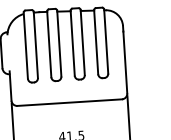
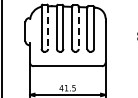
line: (82, 43) -> (78, 28), solid -> dashed
line: (36, 45) -> (48, 27), solid -> dashed

